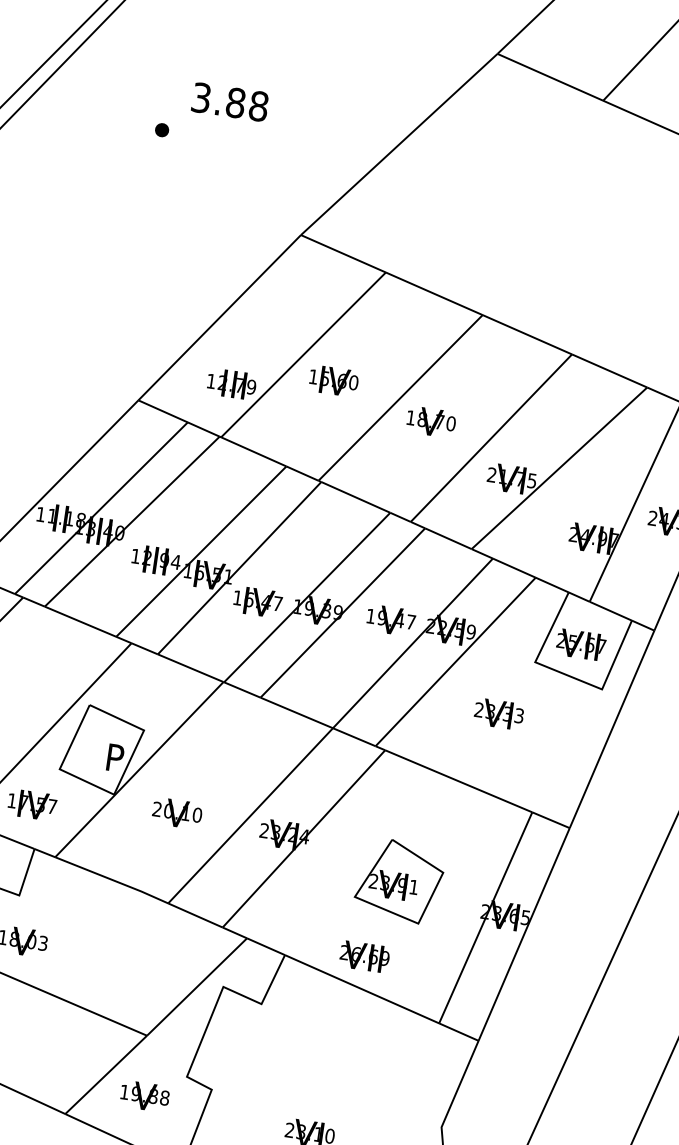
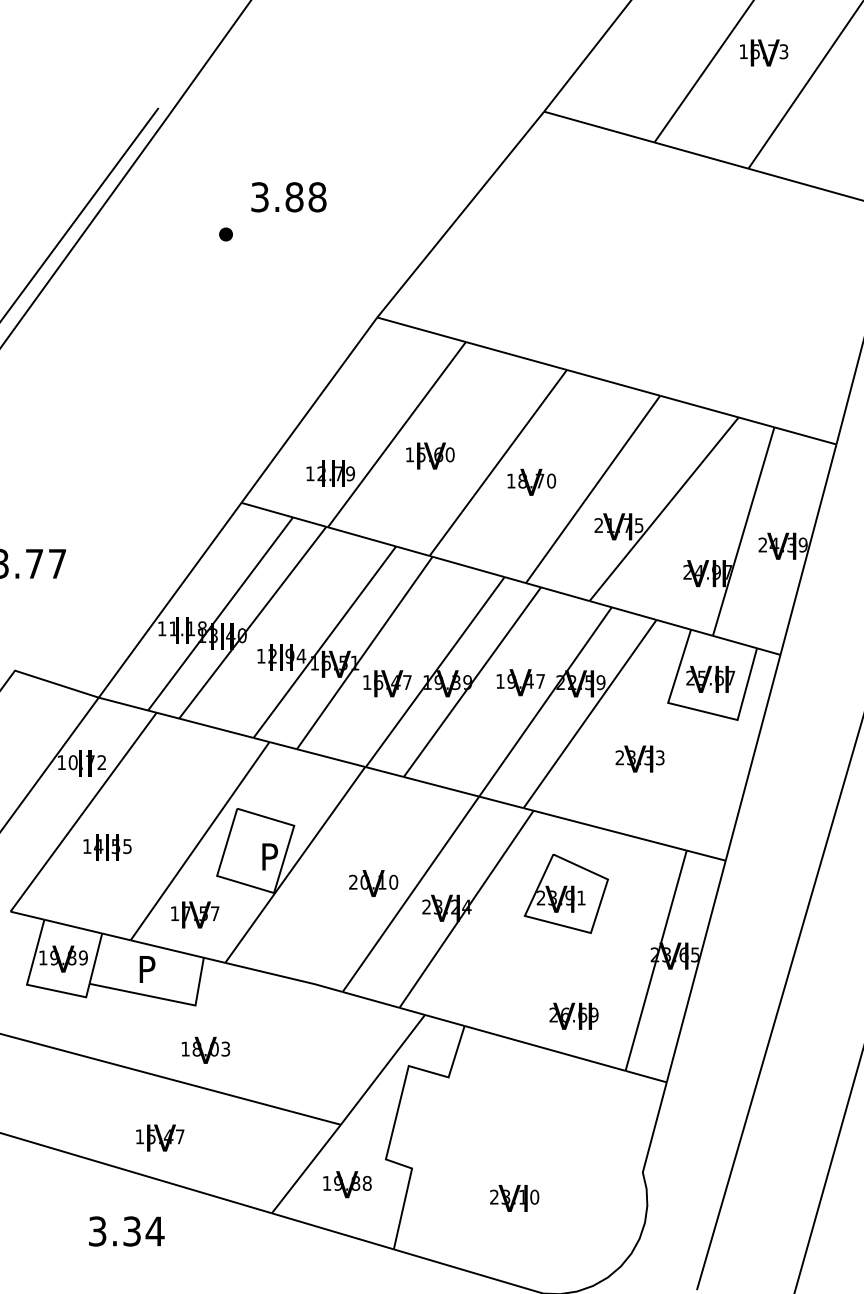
text: (177, 813) -> (373, 883), moved
part: (398, 880) -> (565, 893), moved
text: (364, 955) -> (573, 1015), moved

